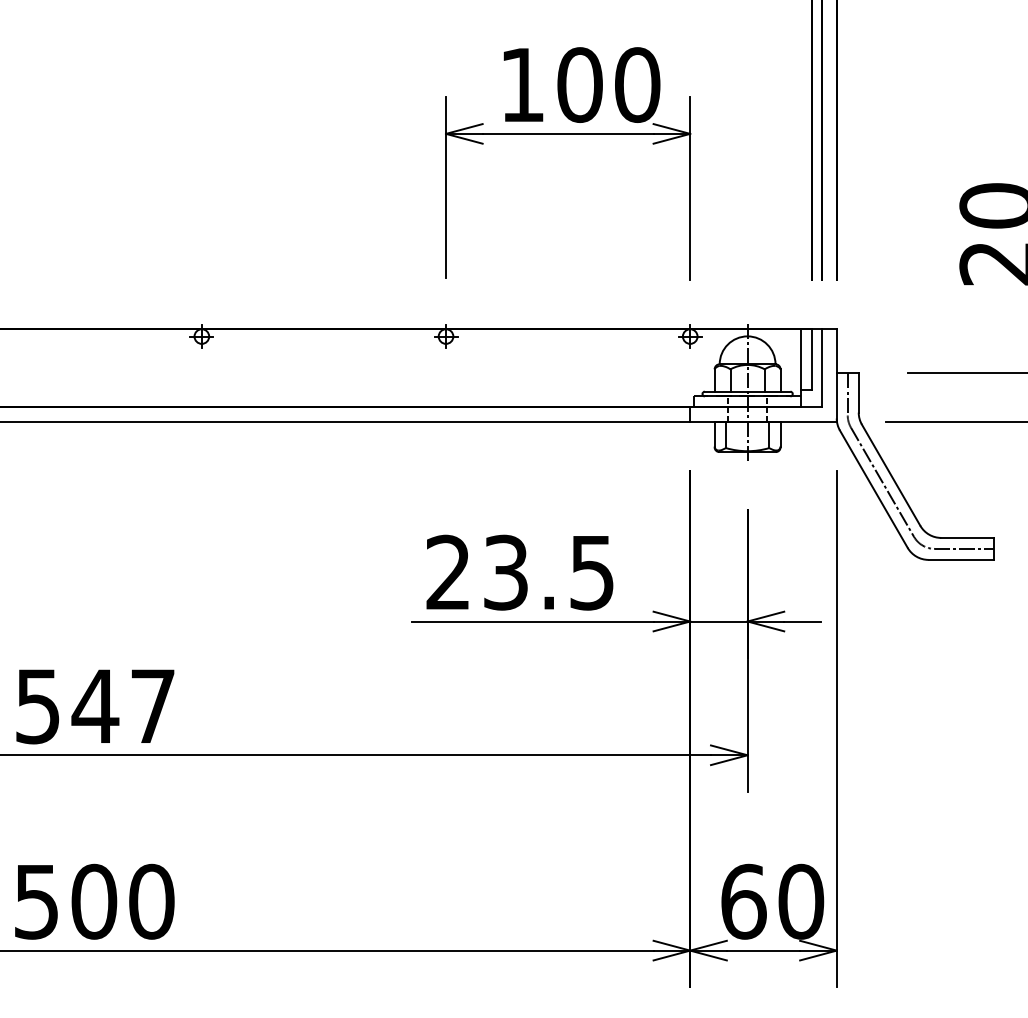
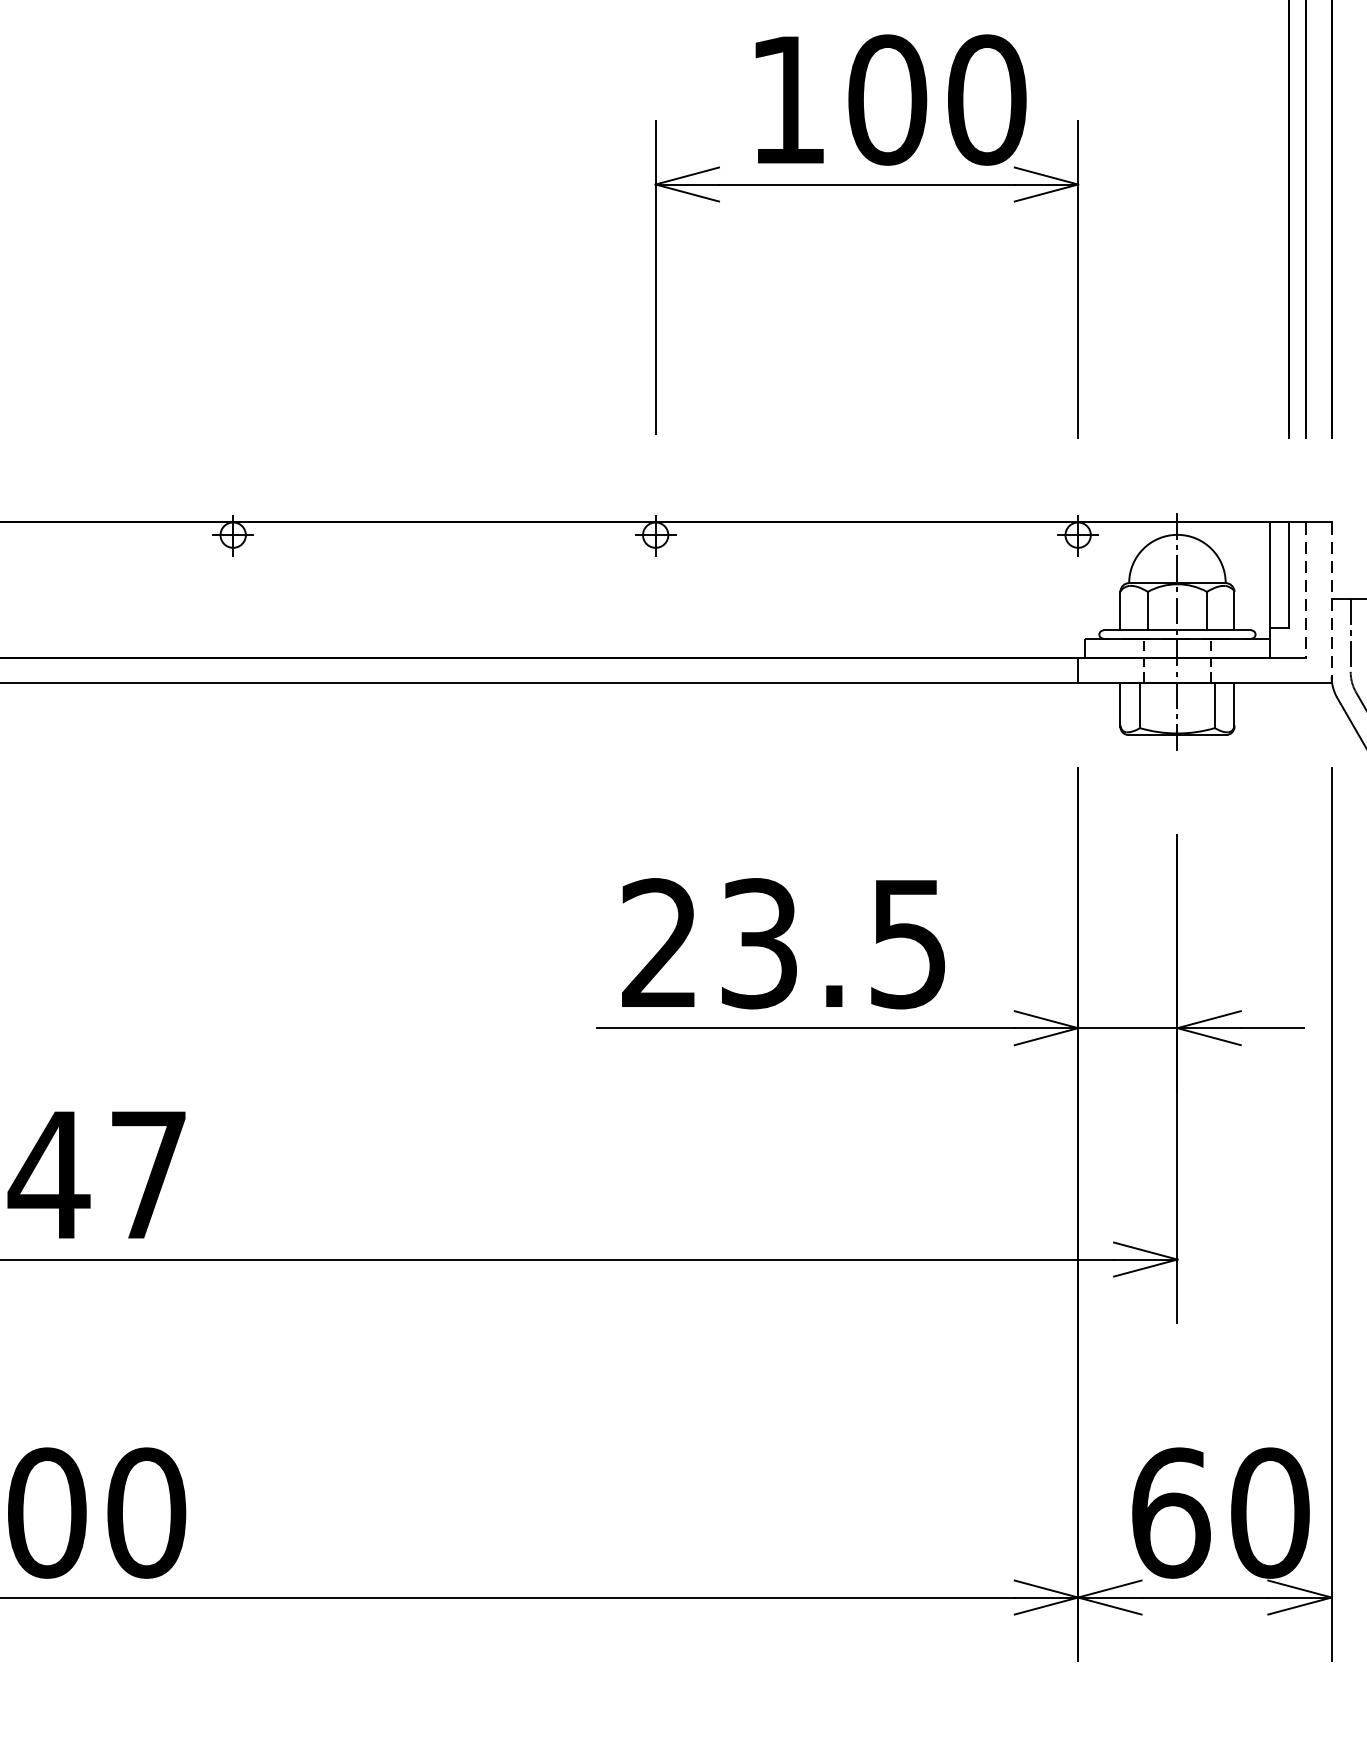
line: (822, 368) -> (1306, 590), solid -> dashed
line: (836, 376) -> (1331, 604), solid -> dashed

